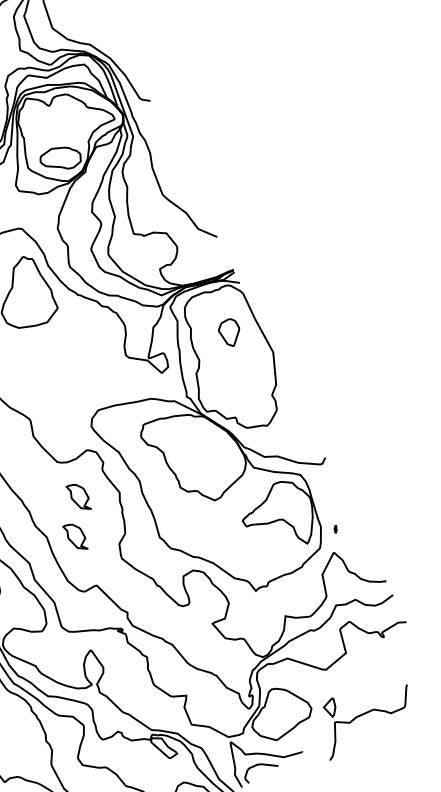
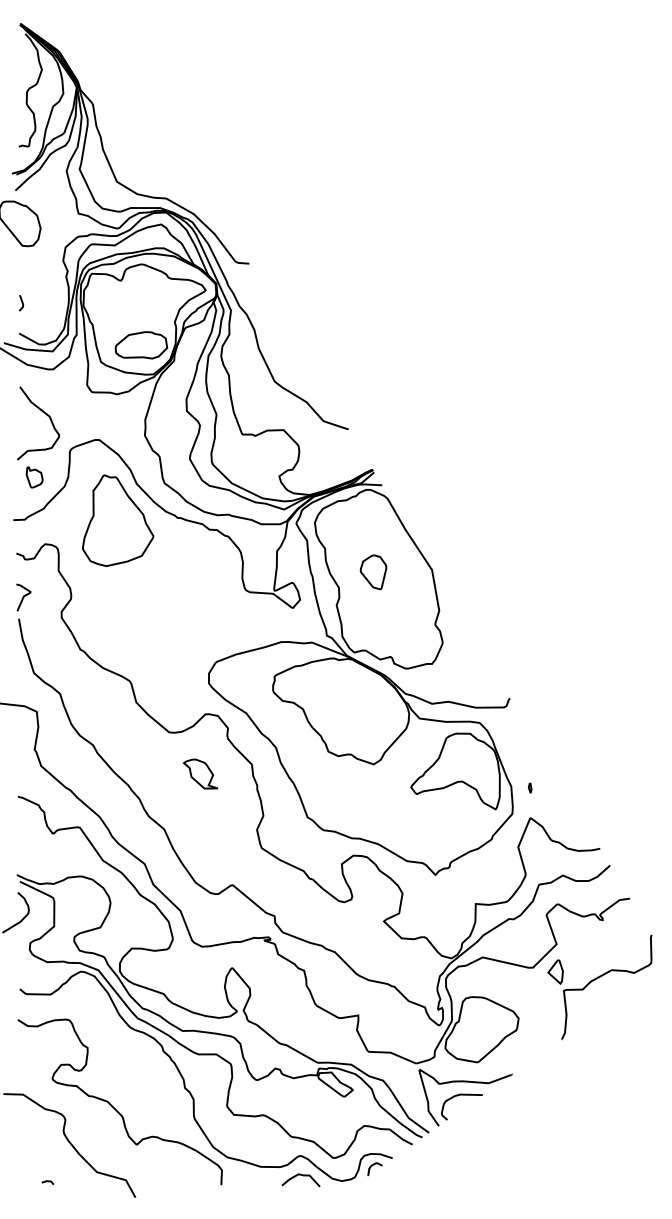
part: (228, 332) -> (373, 572), moved
part: (75, 536) -> (200, 824), removed
part: (360, 716) -> (595, 980), moved

